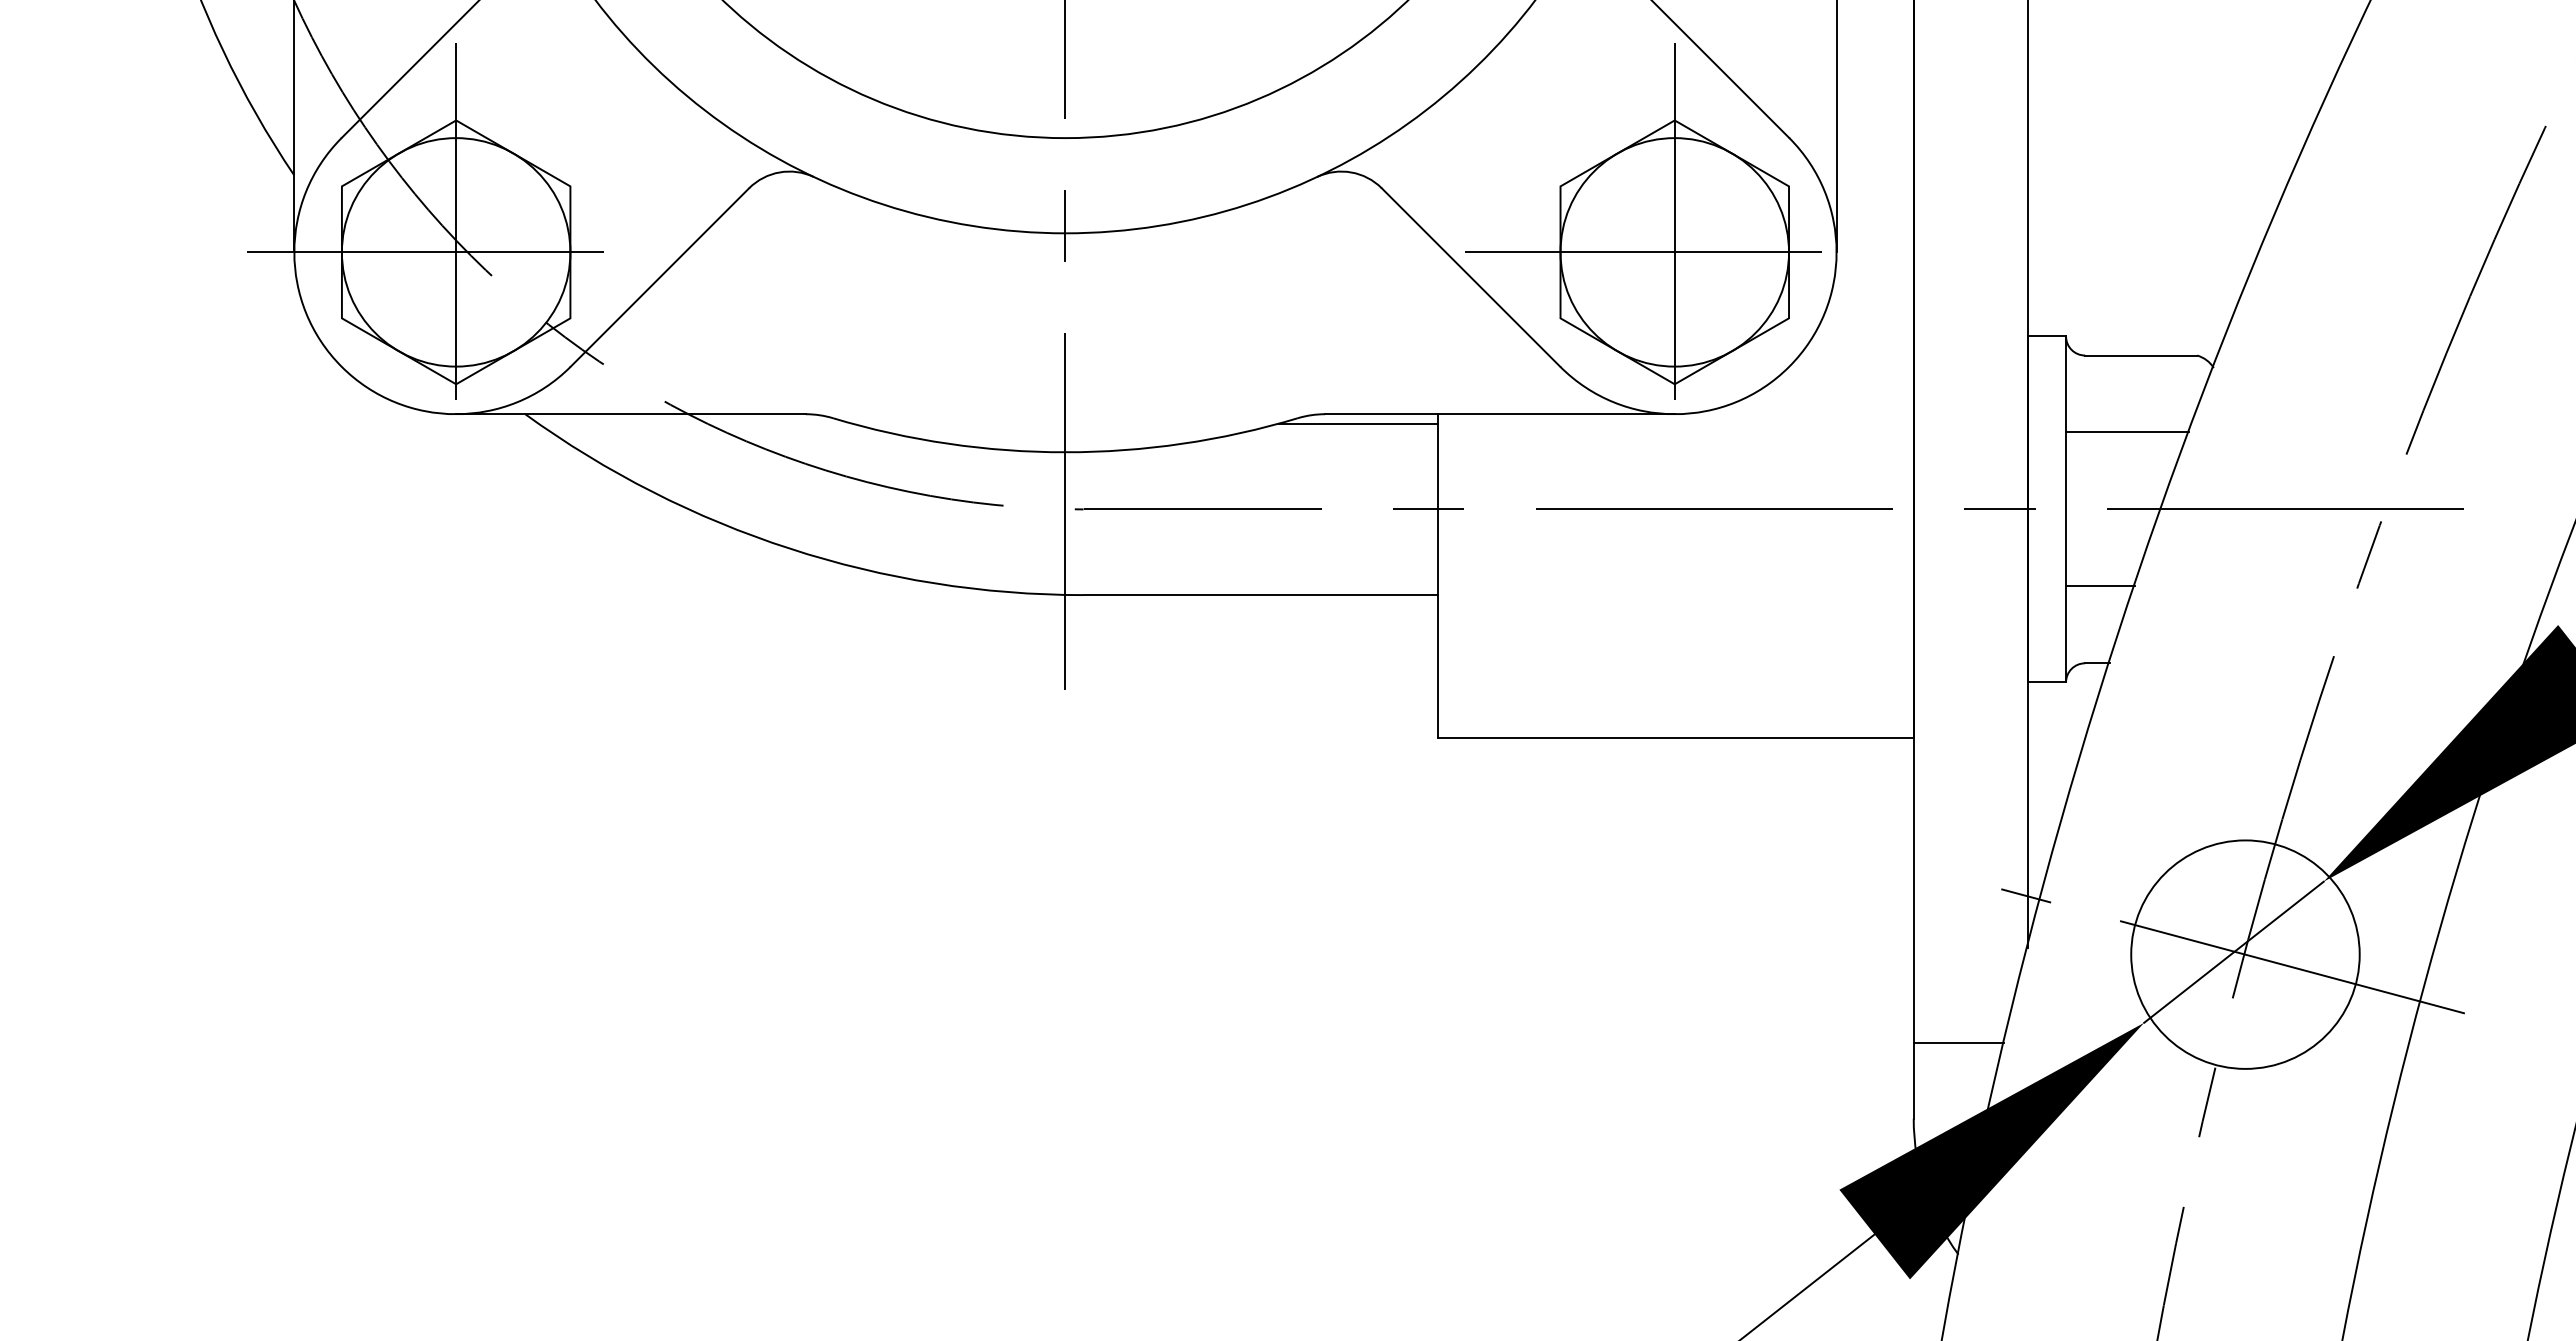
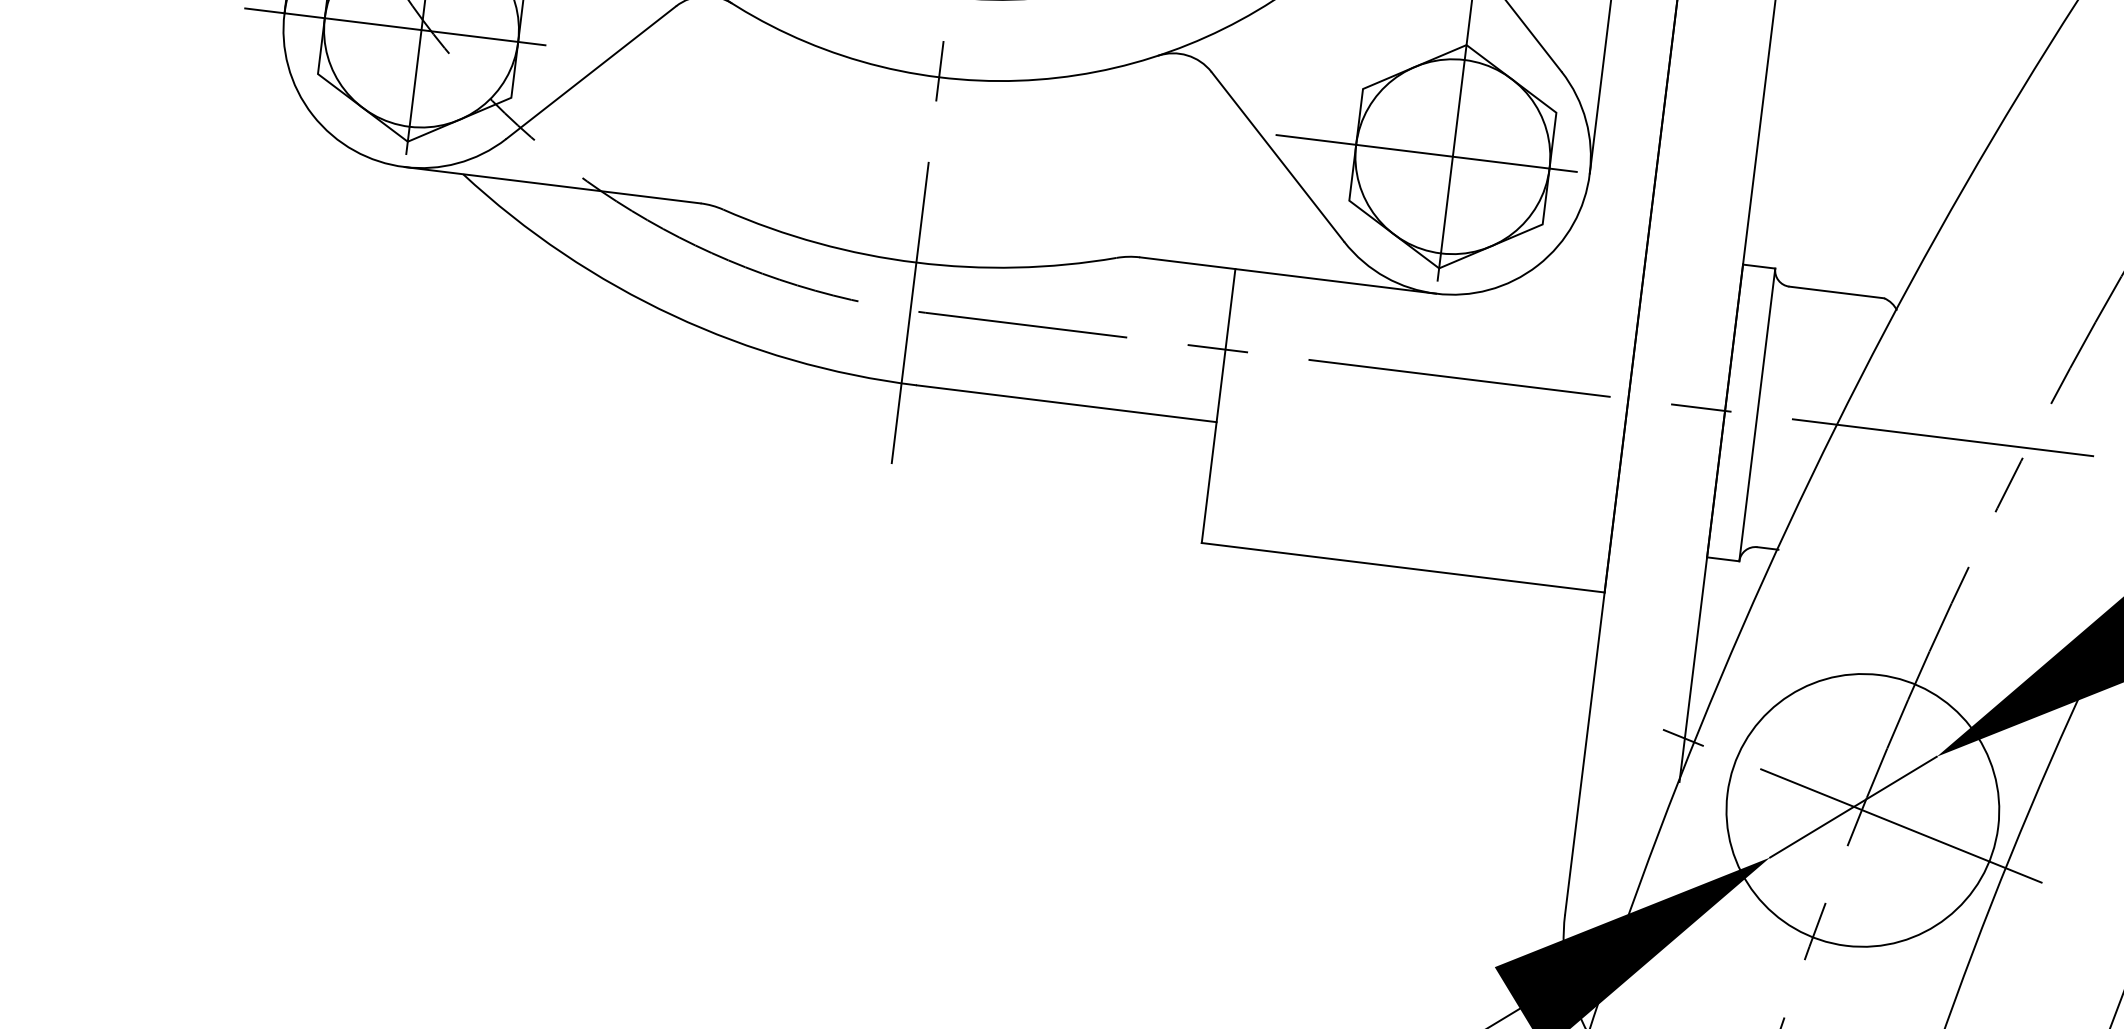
line: (1357, 423) -> (1166, 268), removed
line: (2127, 432) -> (1817, 356), removed
line: (2100, 586) -> (1778, 483), removed
circle: (2245, 954) -> (1862, 810), size x1.4
line: (1958, 1042) -> (1610, 854), removed

